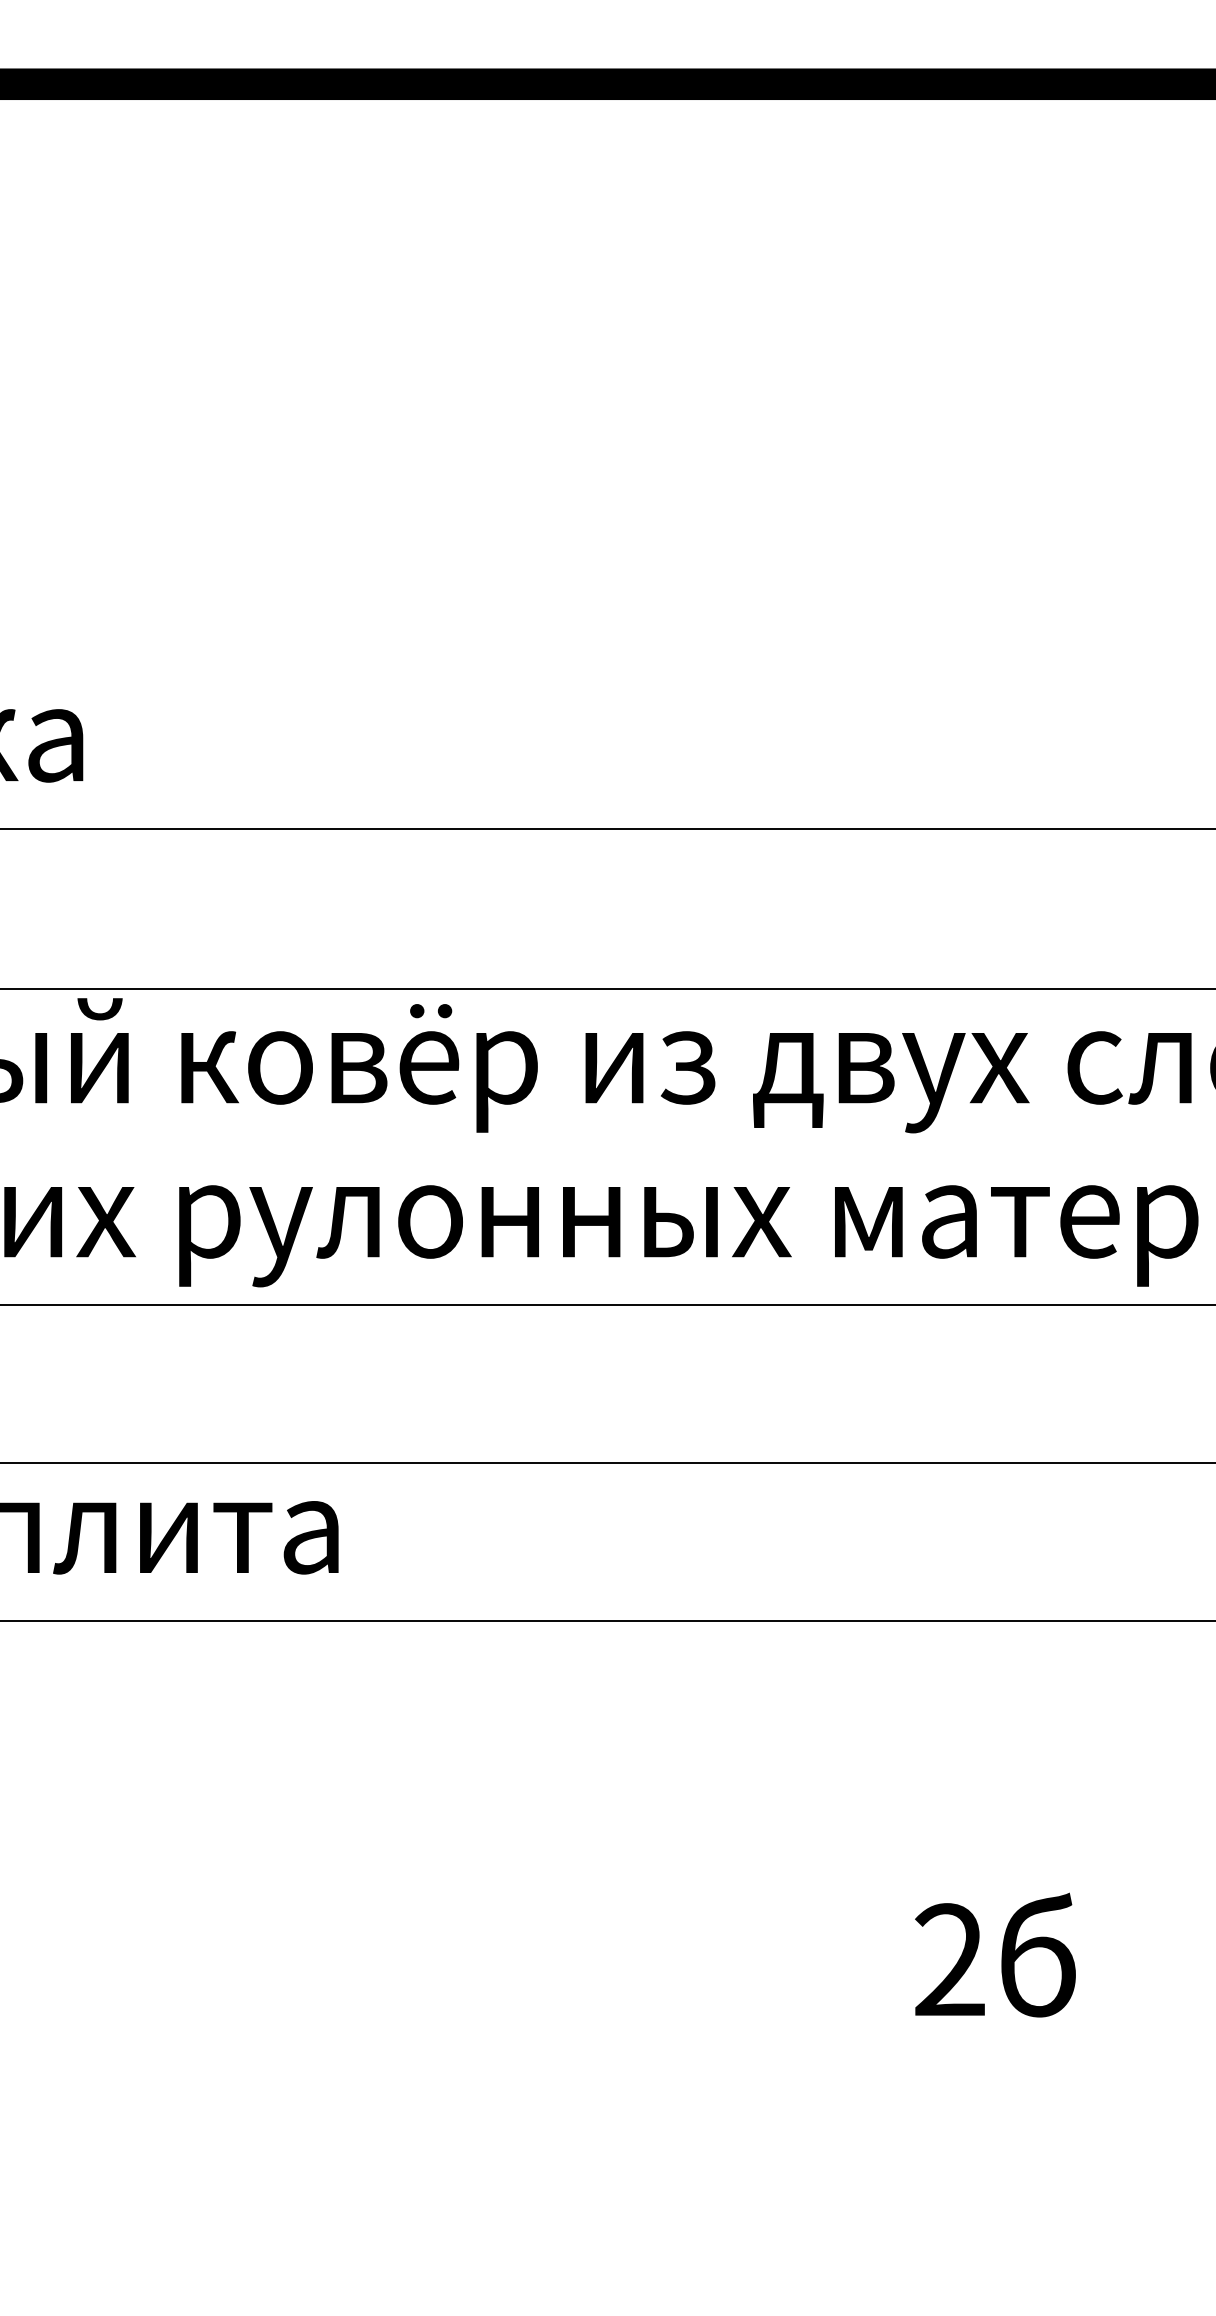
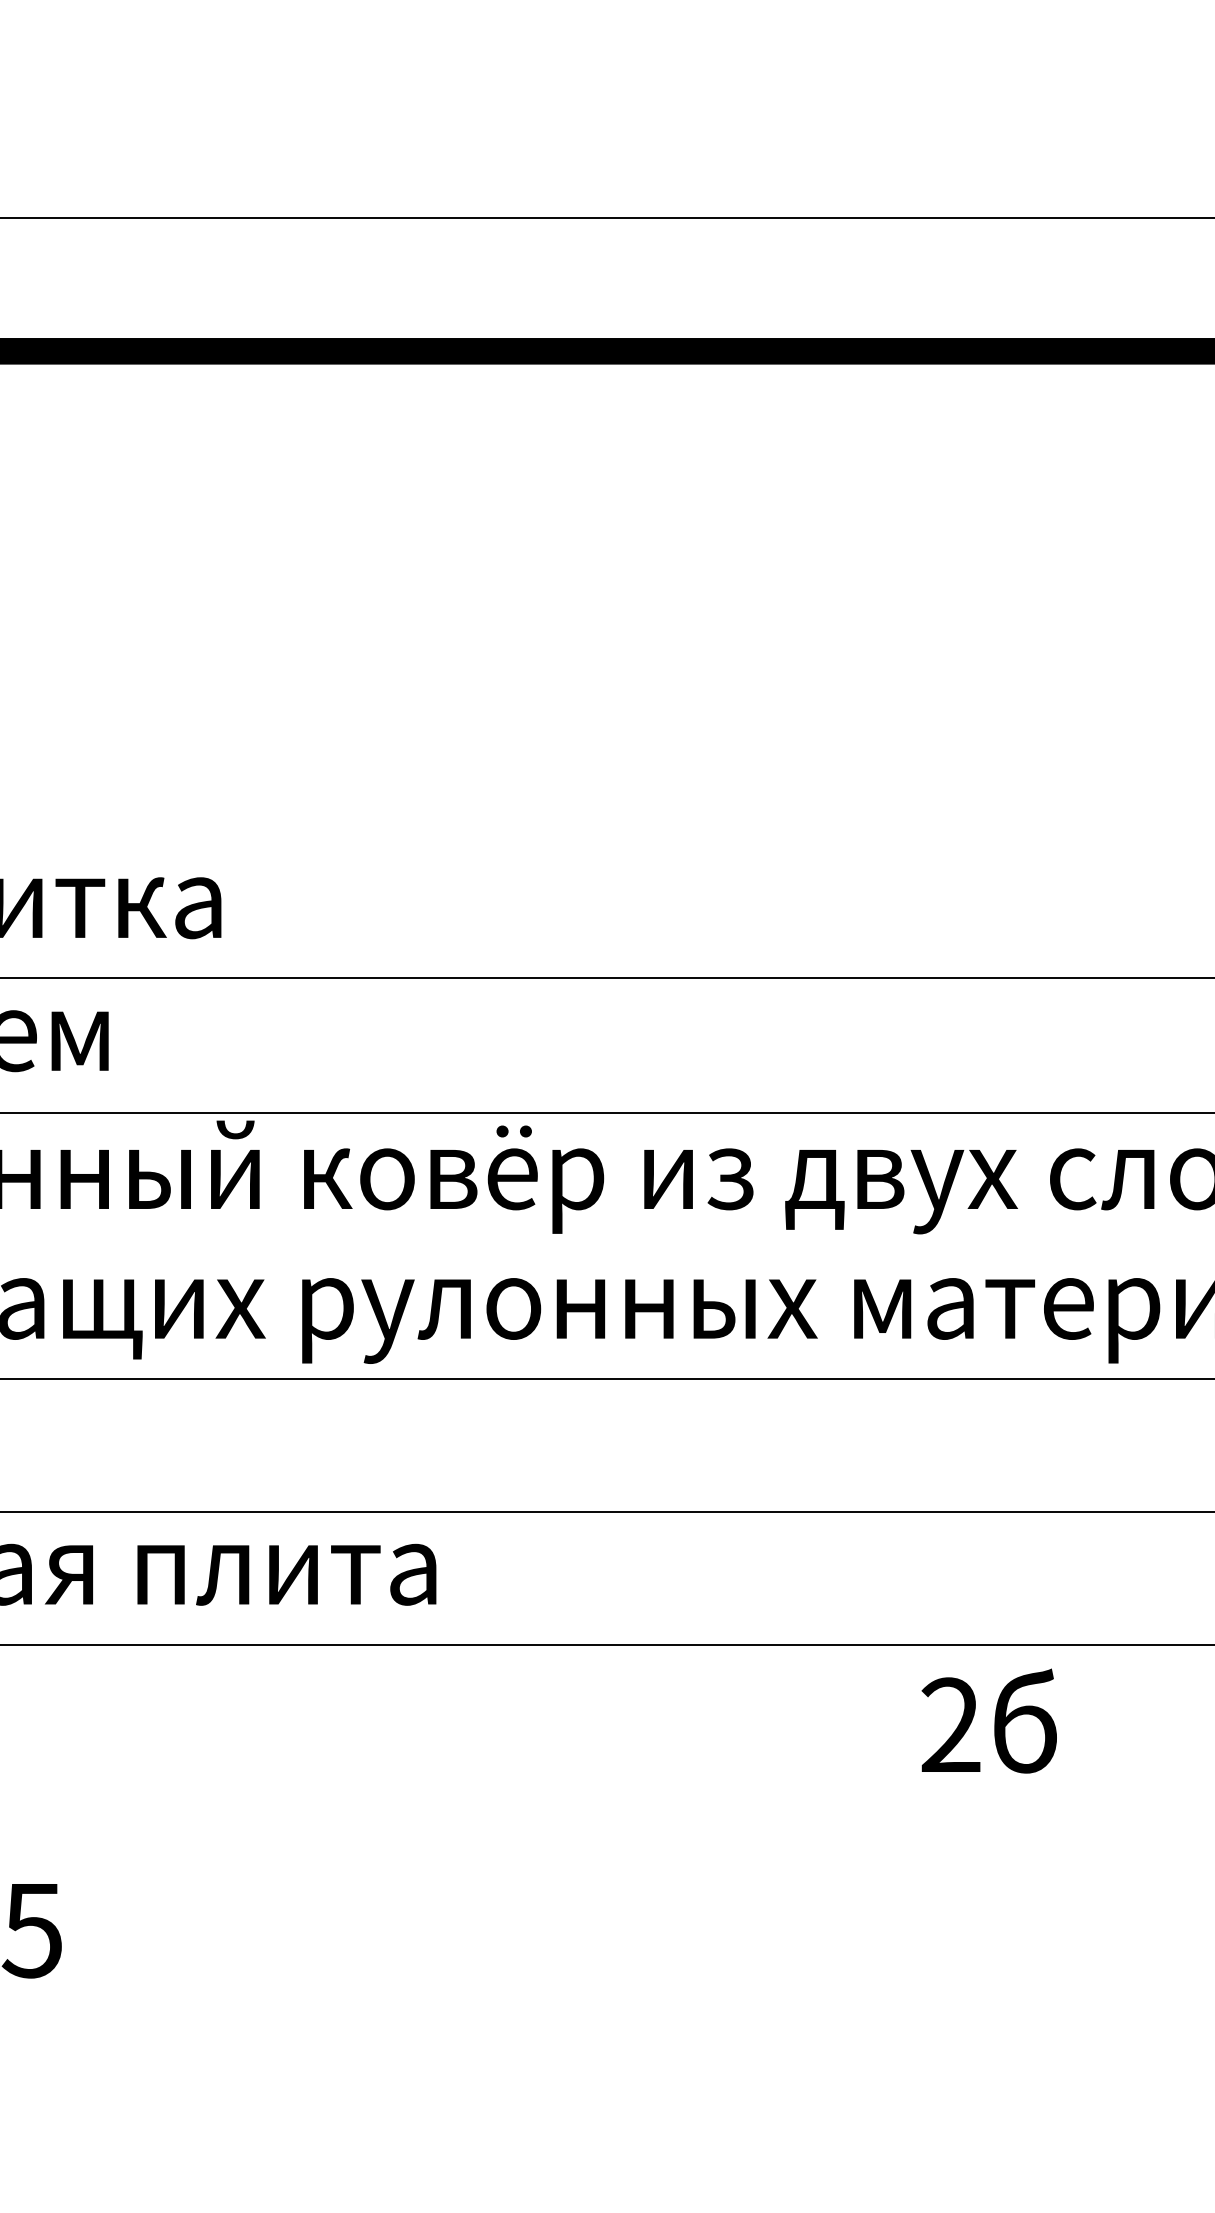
text: (994, 1954) -> (988, 1720), moved

